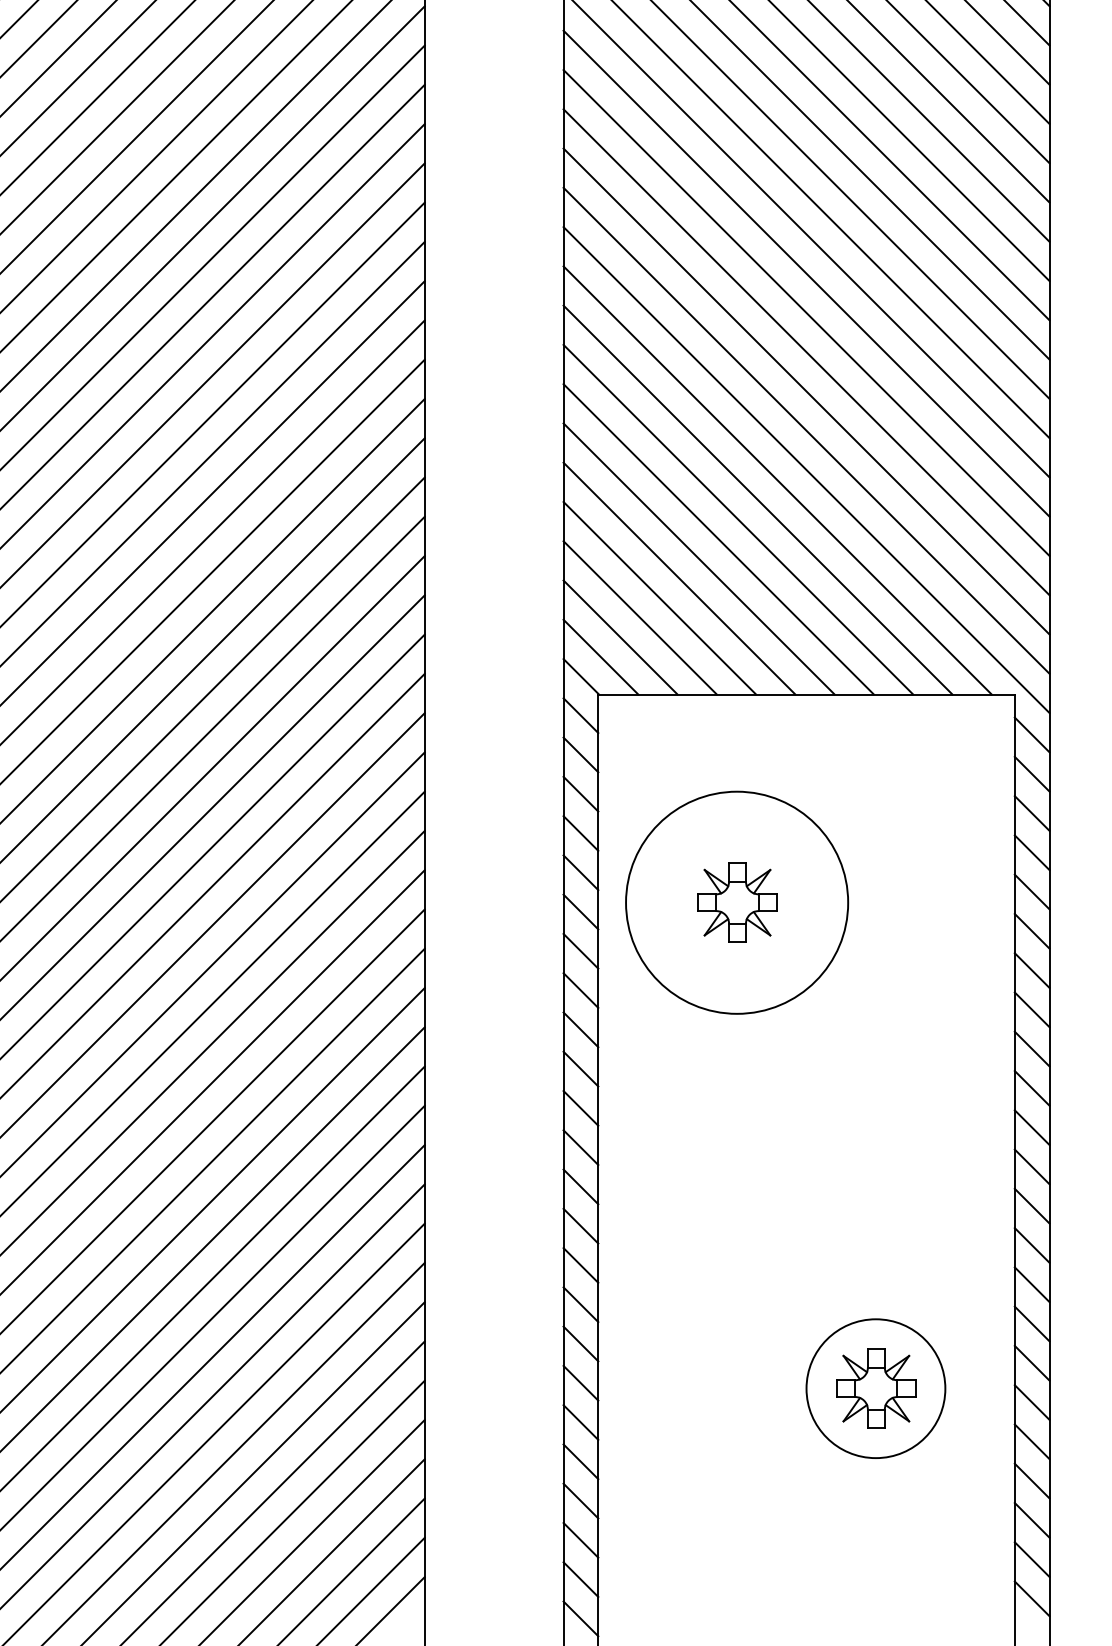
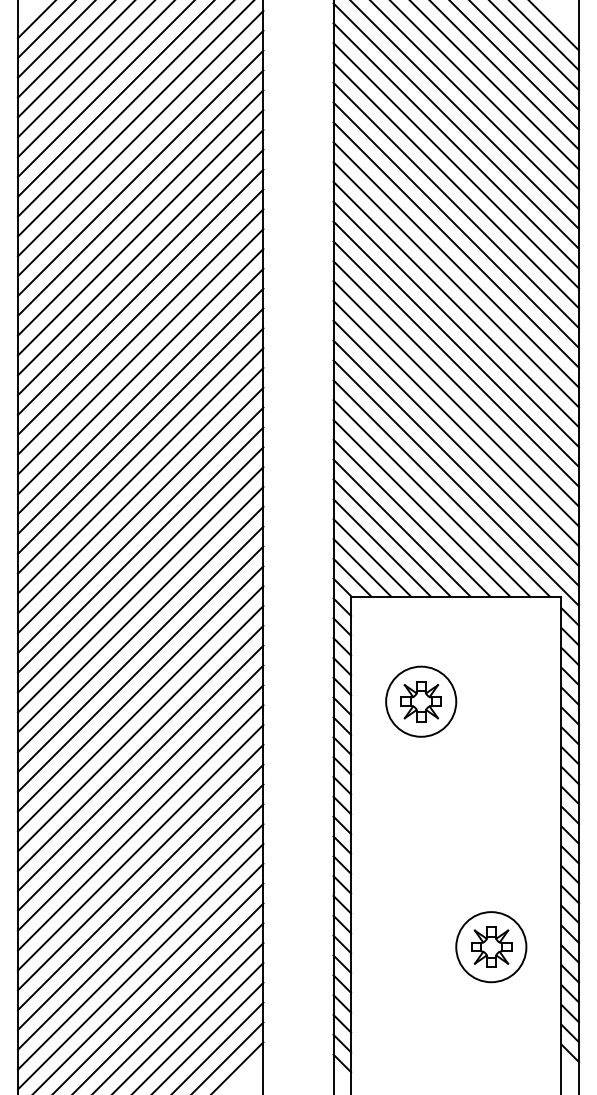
circle: (737, 902) -> (421, 701), size x0.62

